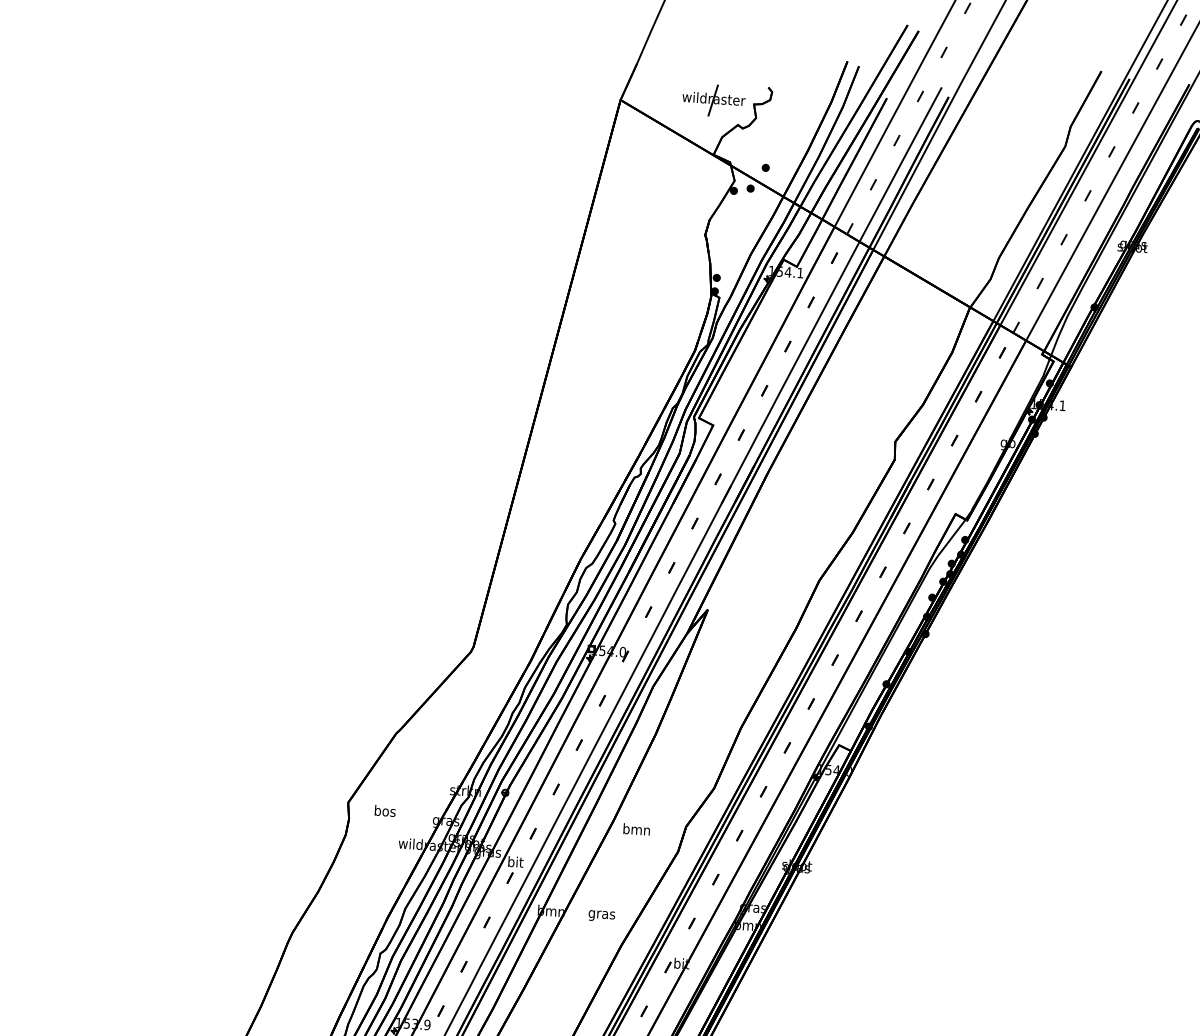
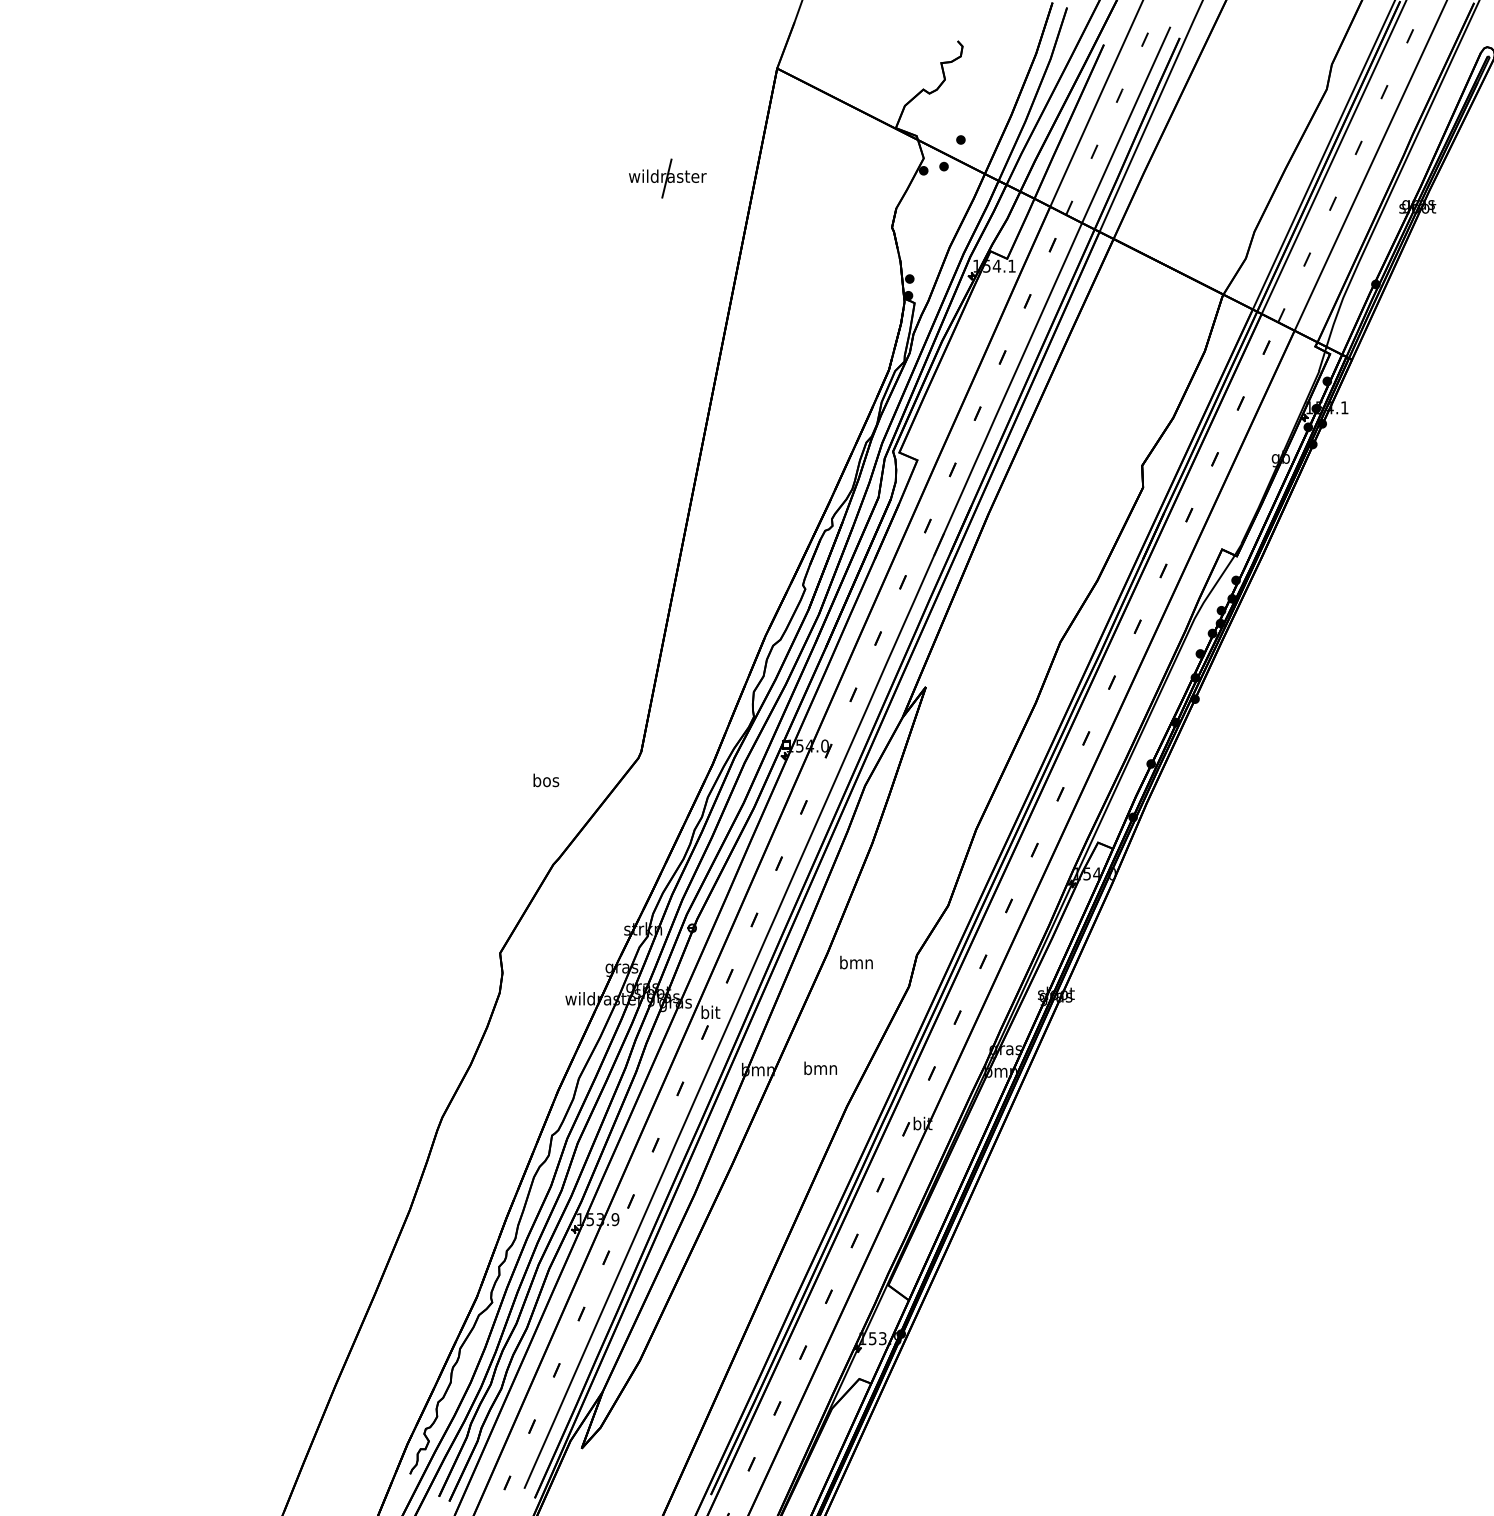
part: (713, 100) -> (667, 178), moved
text: (385, 811) -> (546, 780), moved
text: (601, 914) -> (820, 1069), gras -> bmn

